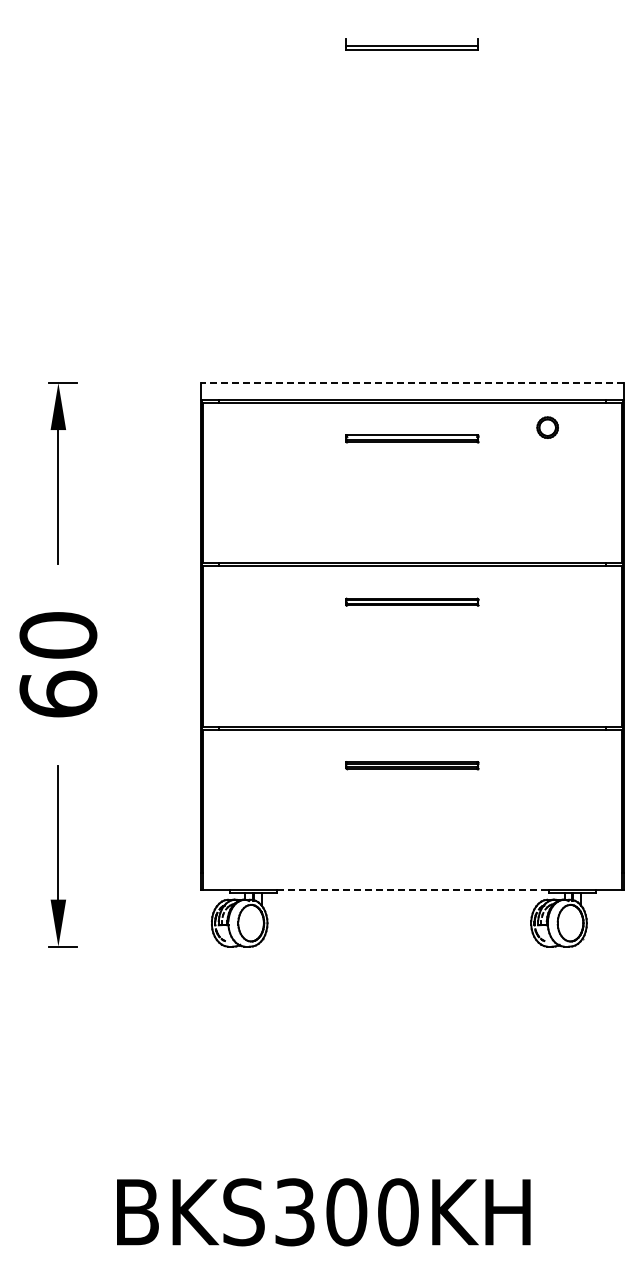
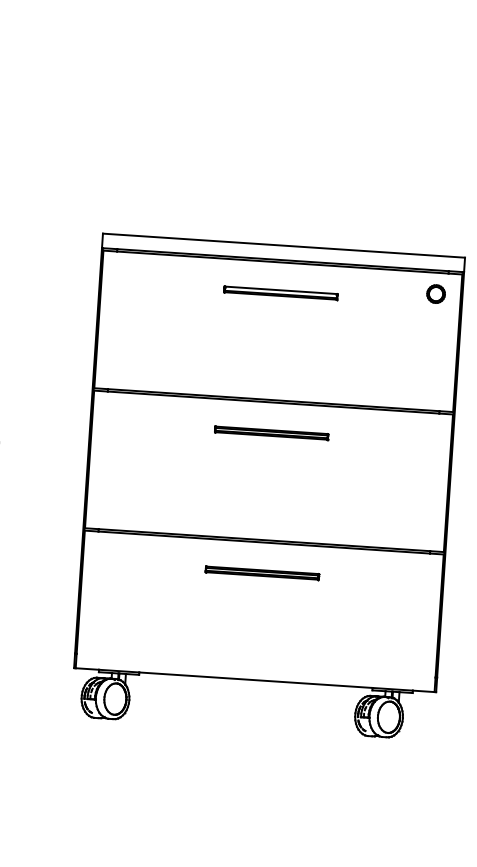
line: (411, 383) -> (283, 245), dashed -> solid
part: (547, 427) -> (435, 293), moved
line: (413, 890) -> (256, 680), dashed -> solid

